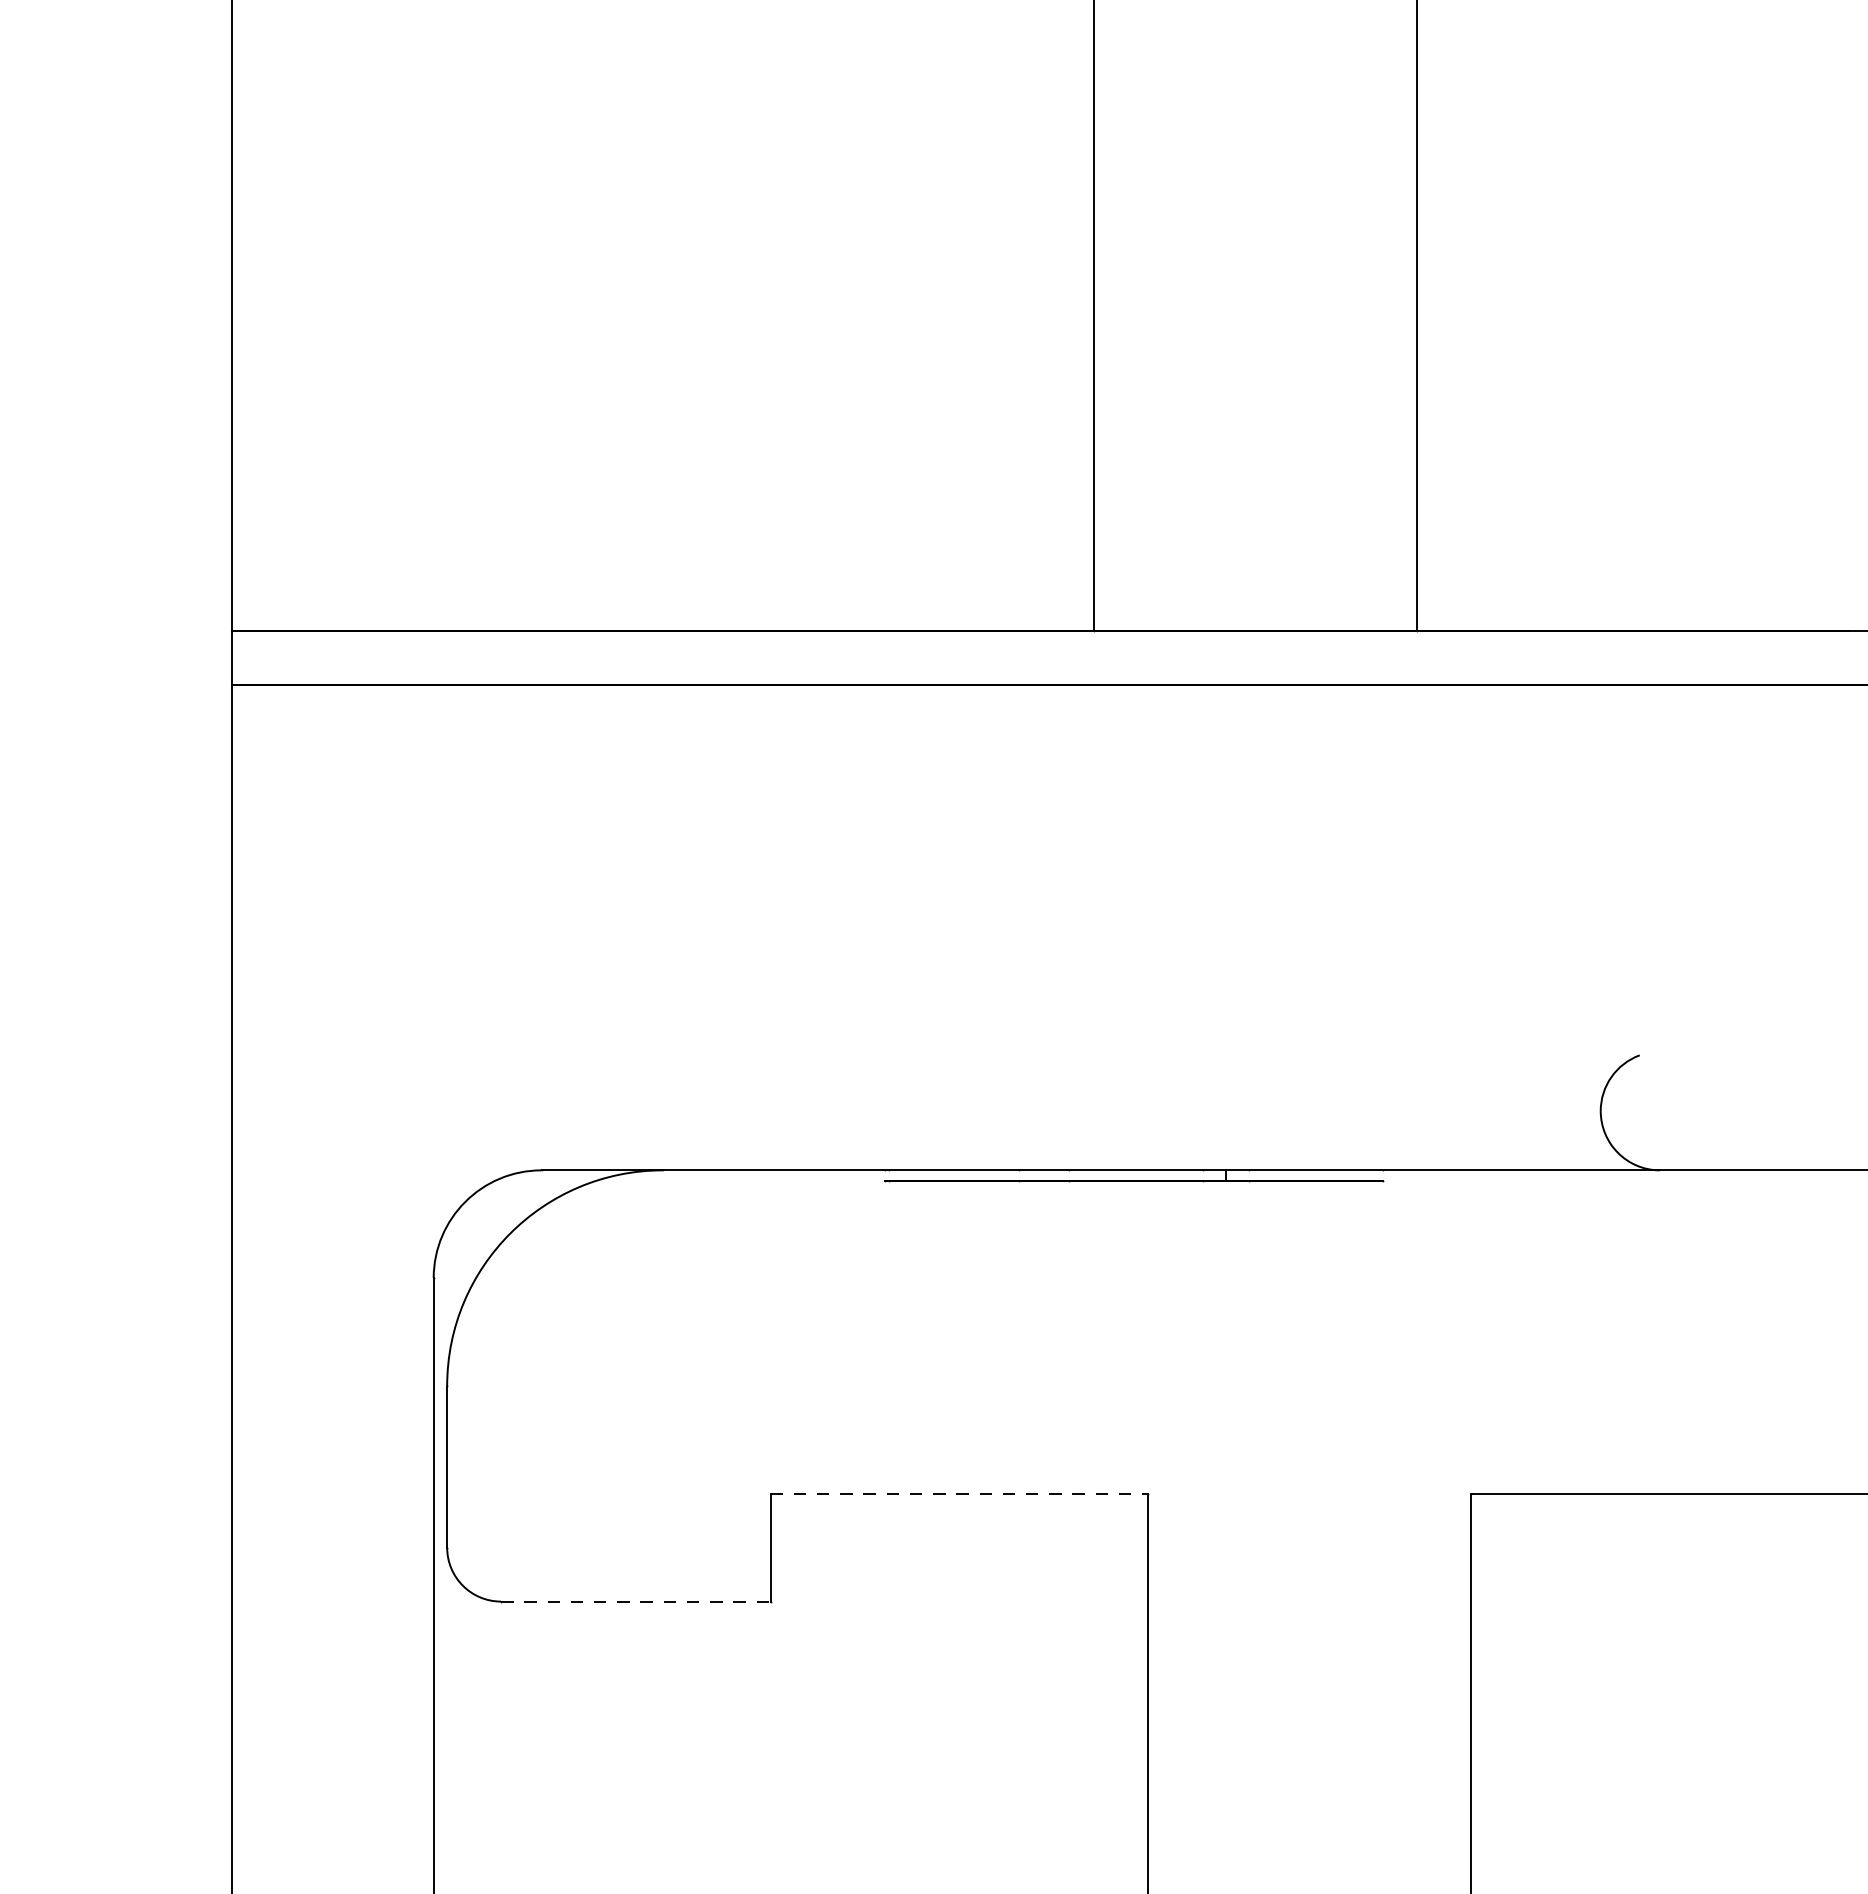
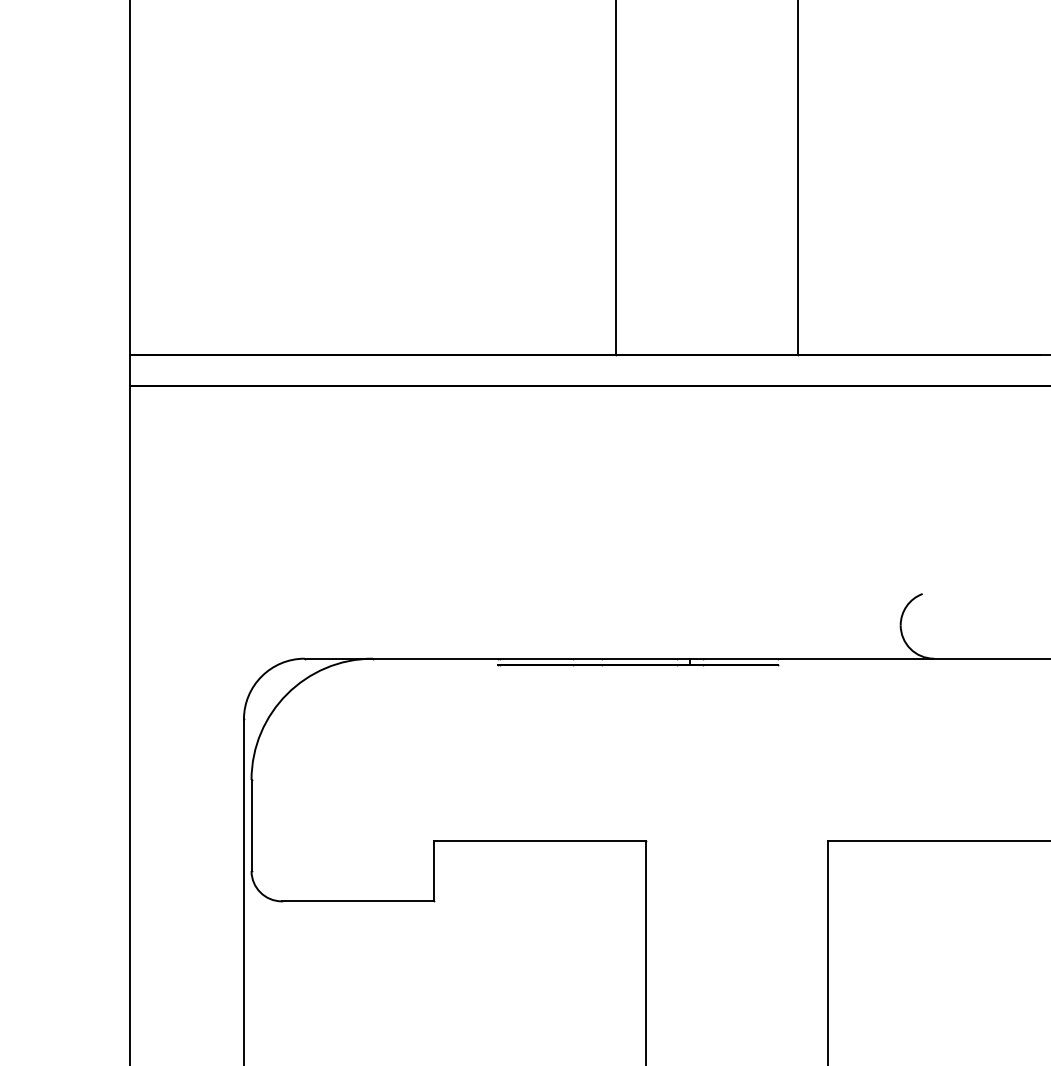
line: (960, 1493) -> (540, 840), dashed -> solid
line: (635, 1601) -> (357, 901), dashed -> solid

